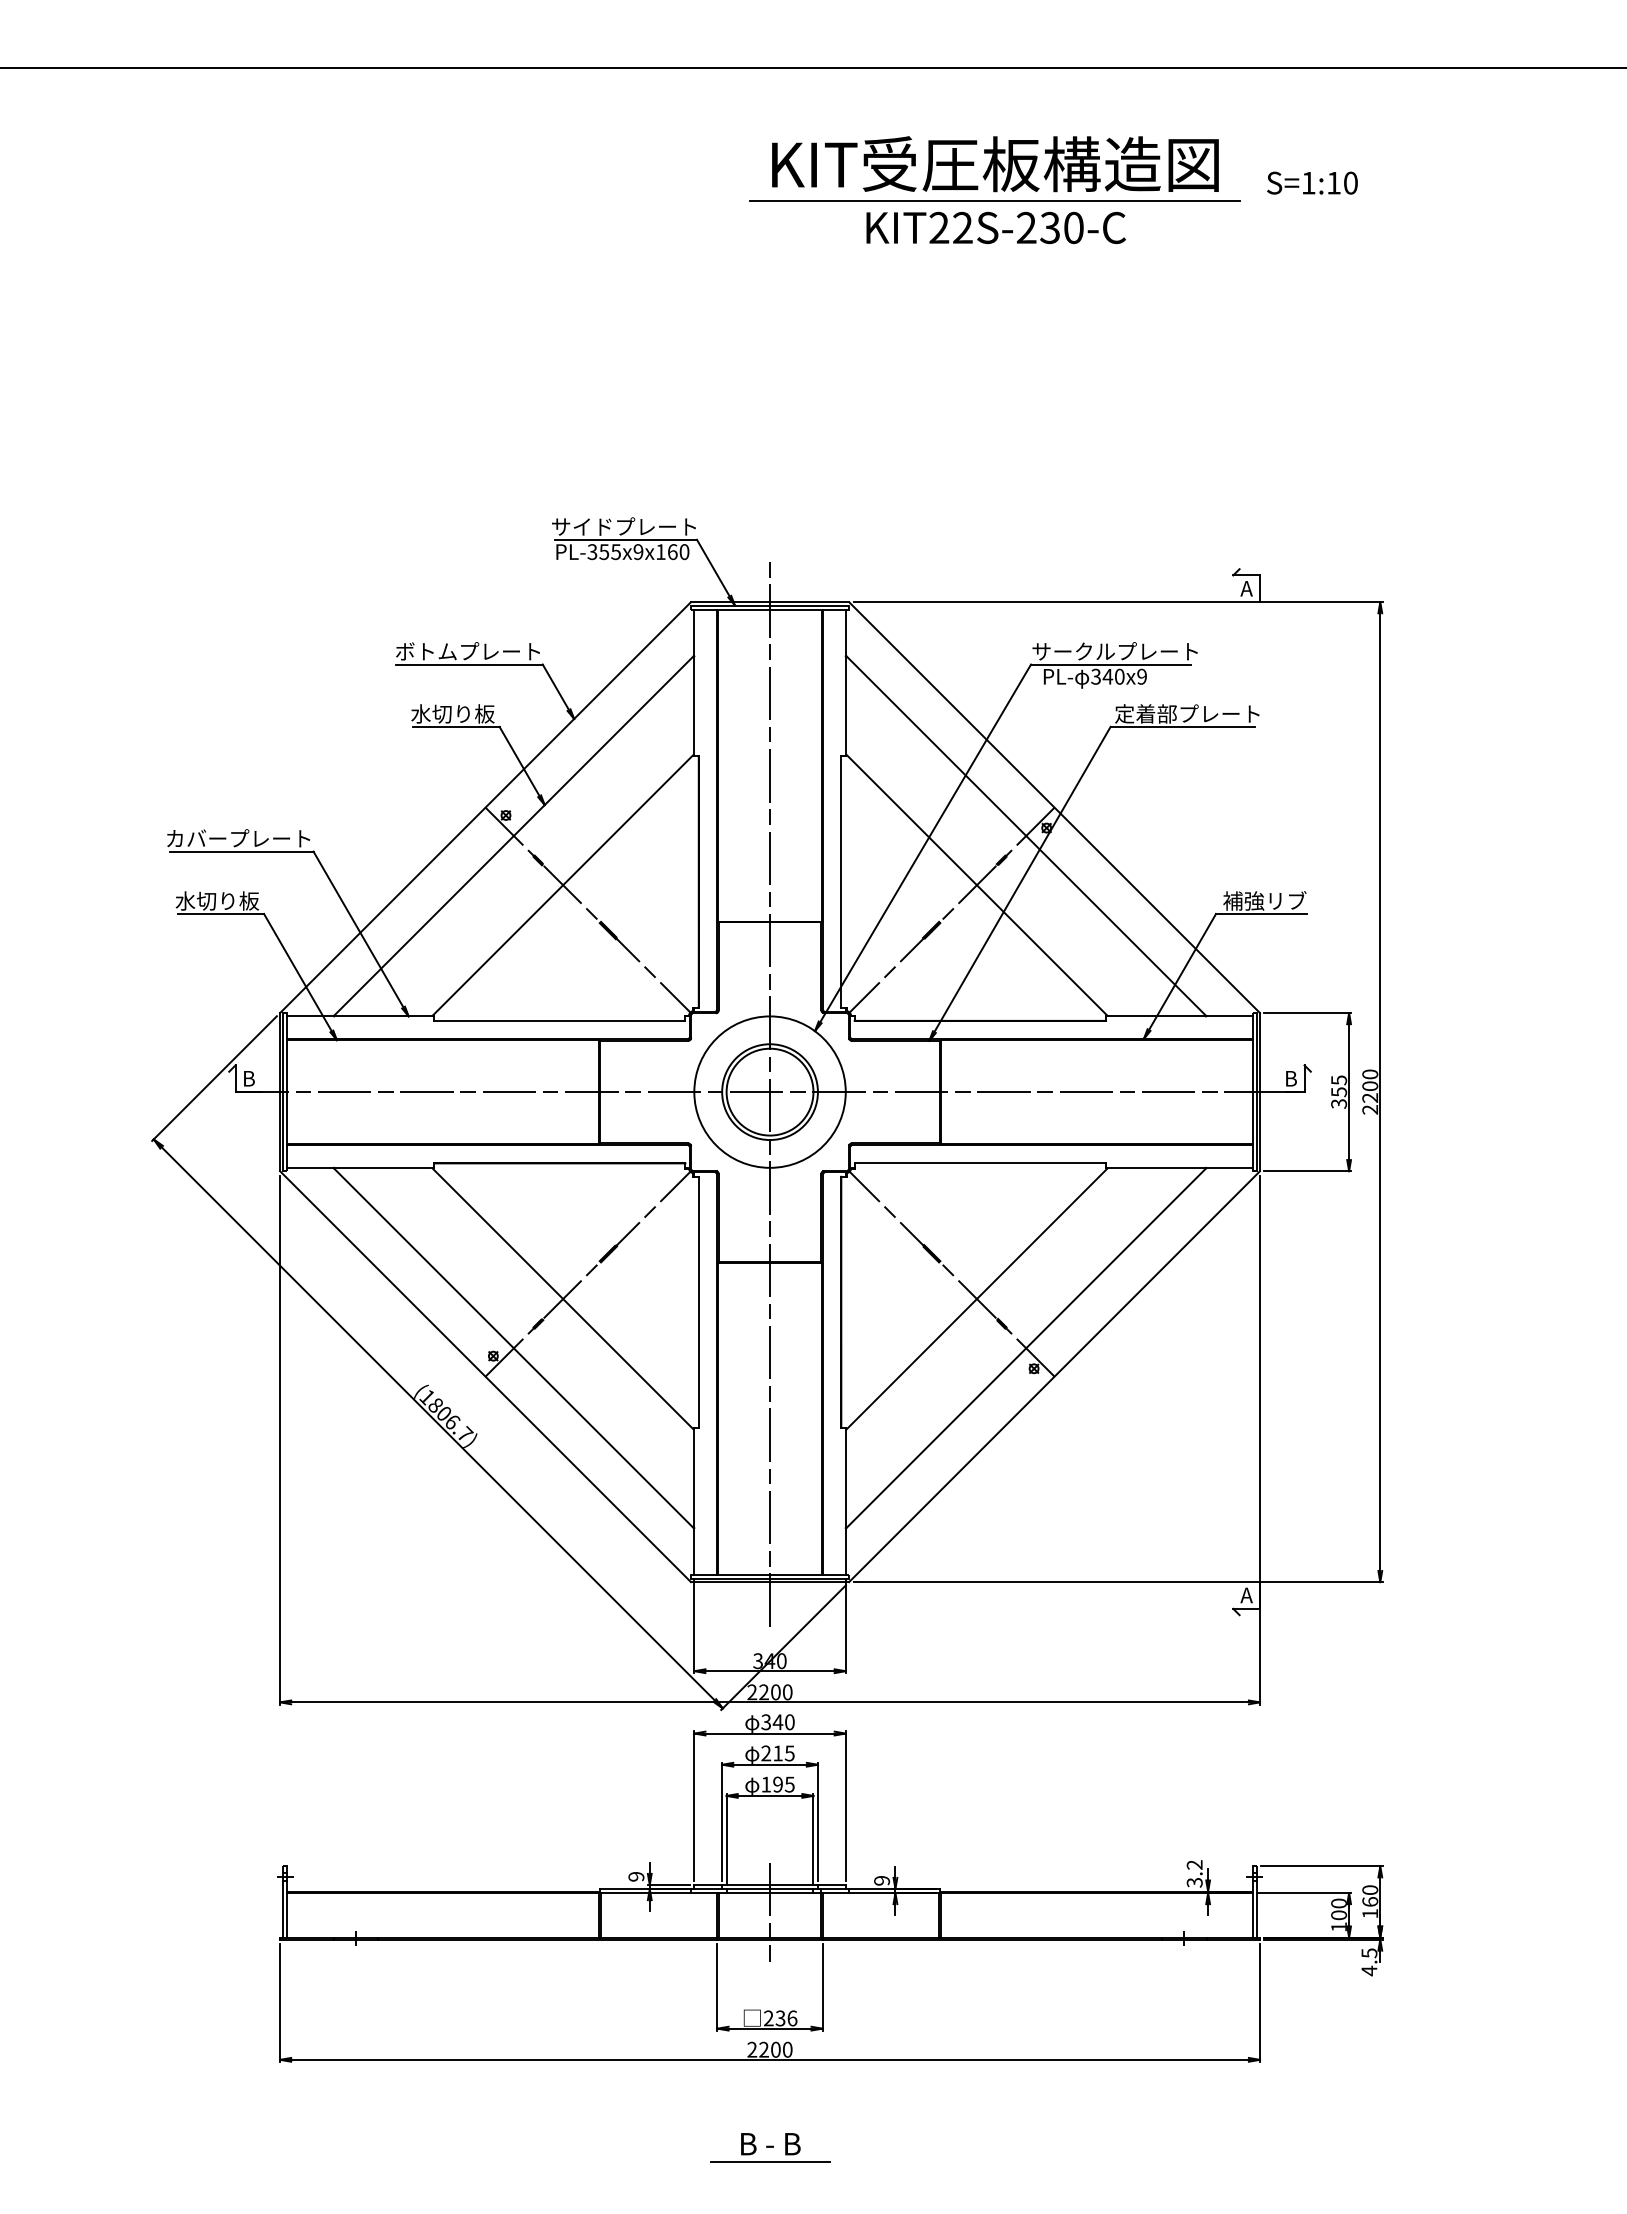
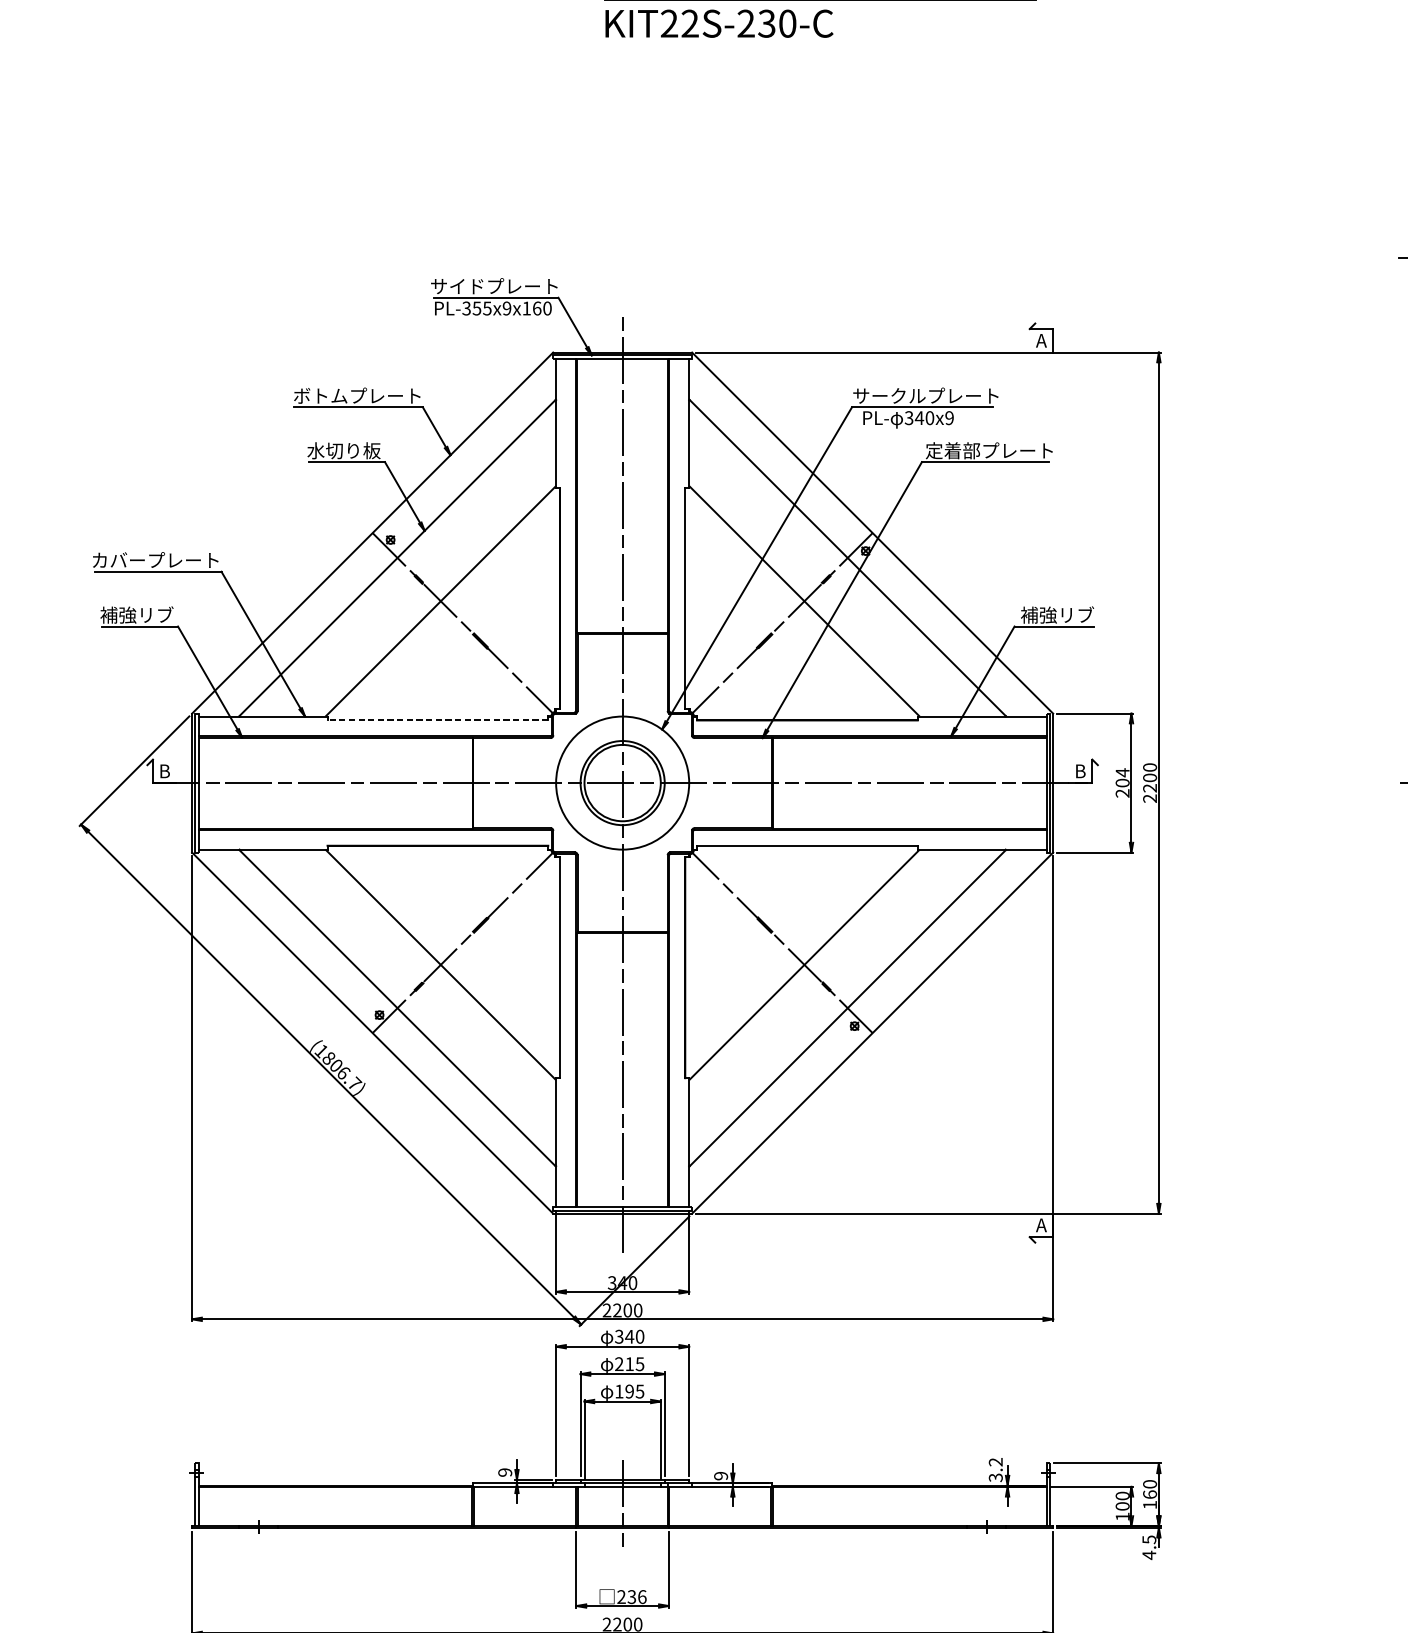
text: (995, 227) -> (718, 23), moved
text: (216, 900) -> (136, 614), 水切り板 -> 補強リブ
line: (559, 1020) -> (437, 720), solid -> dashed
text: (1339, 1091) -> (1123, 782), 355 -> 204

